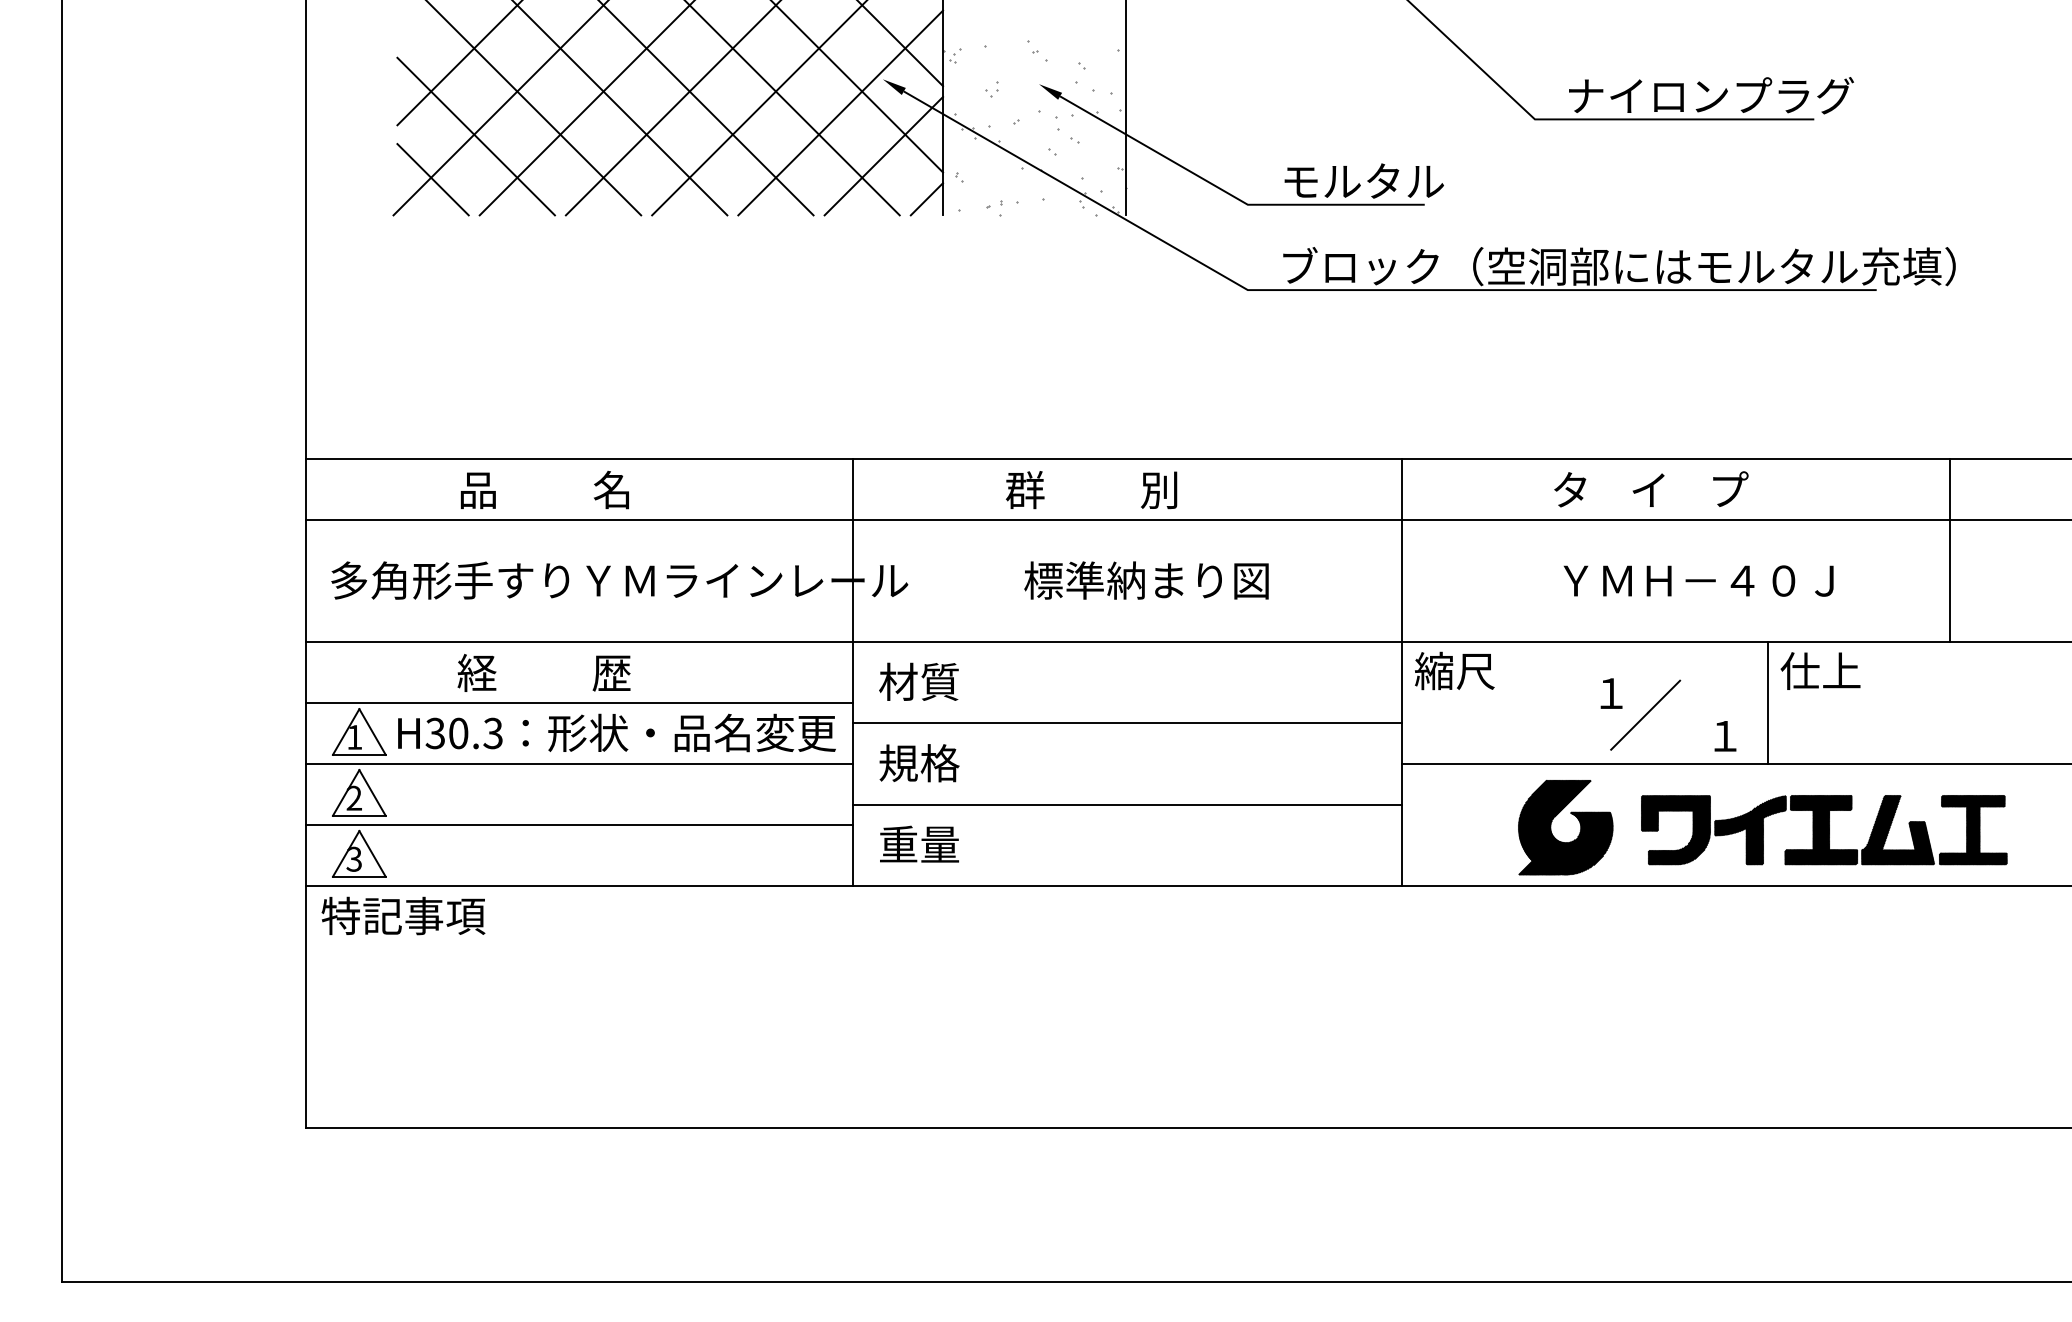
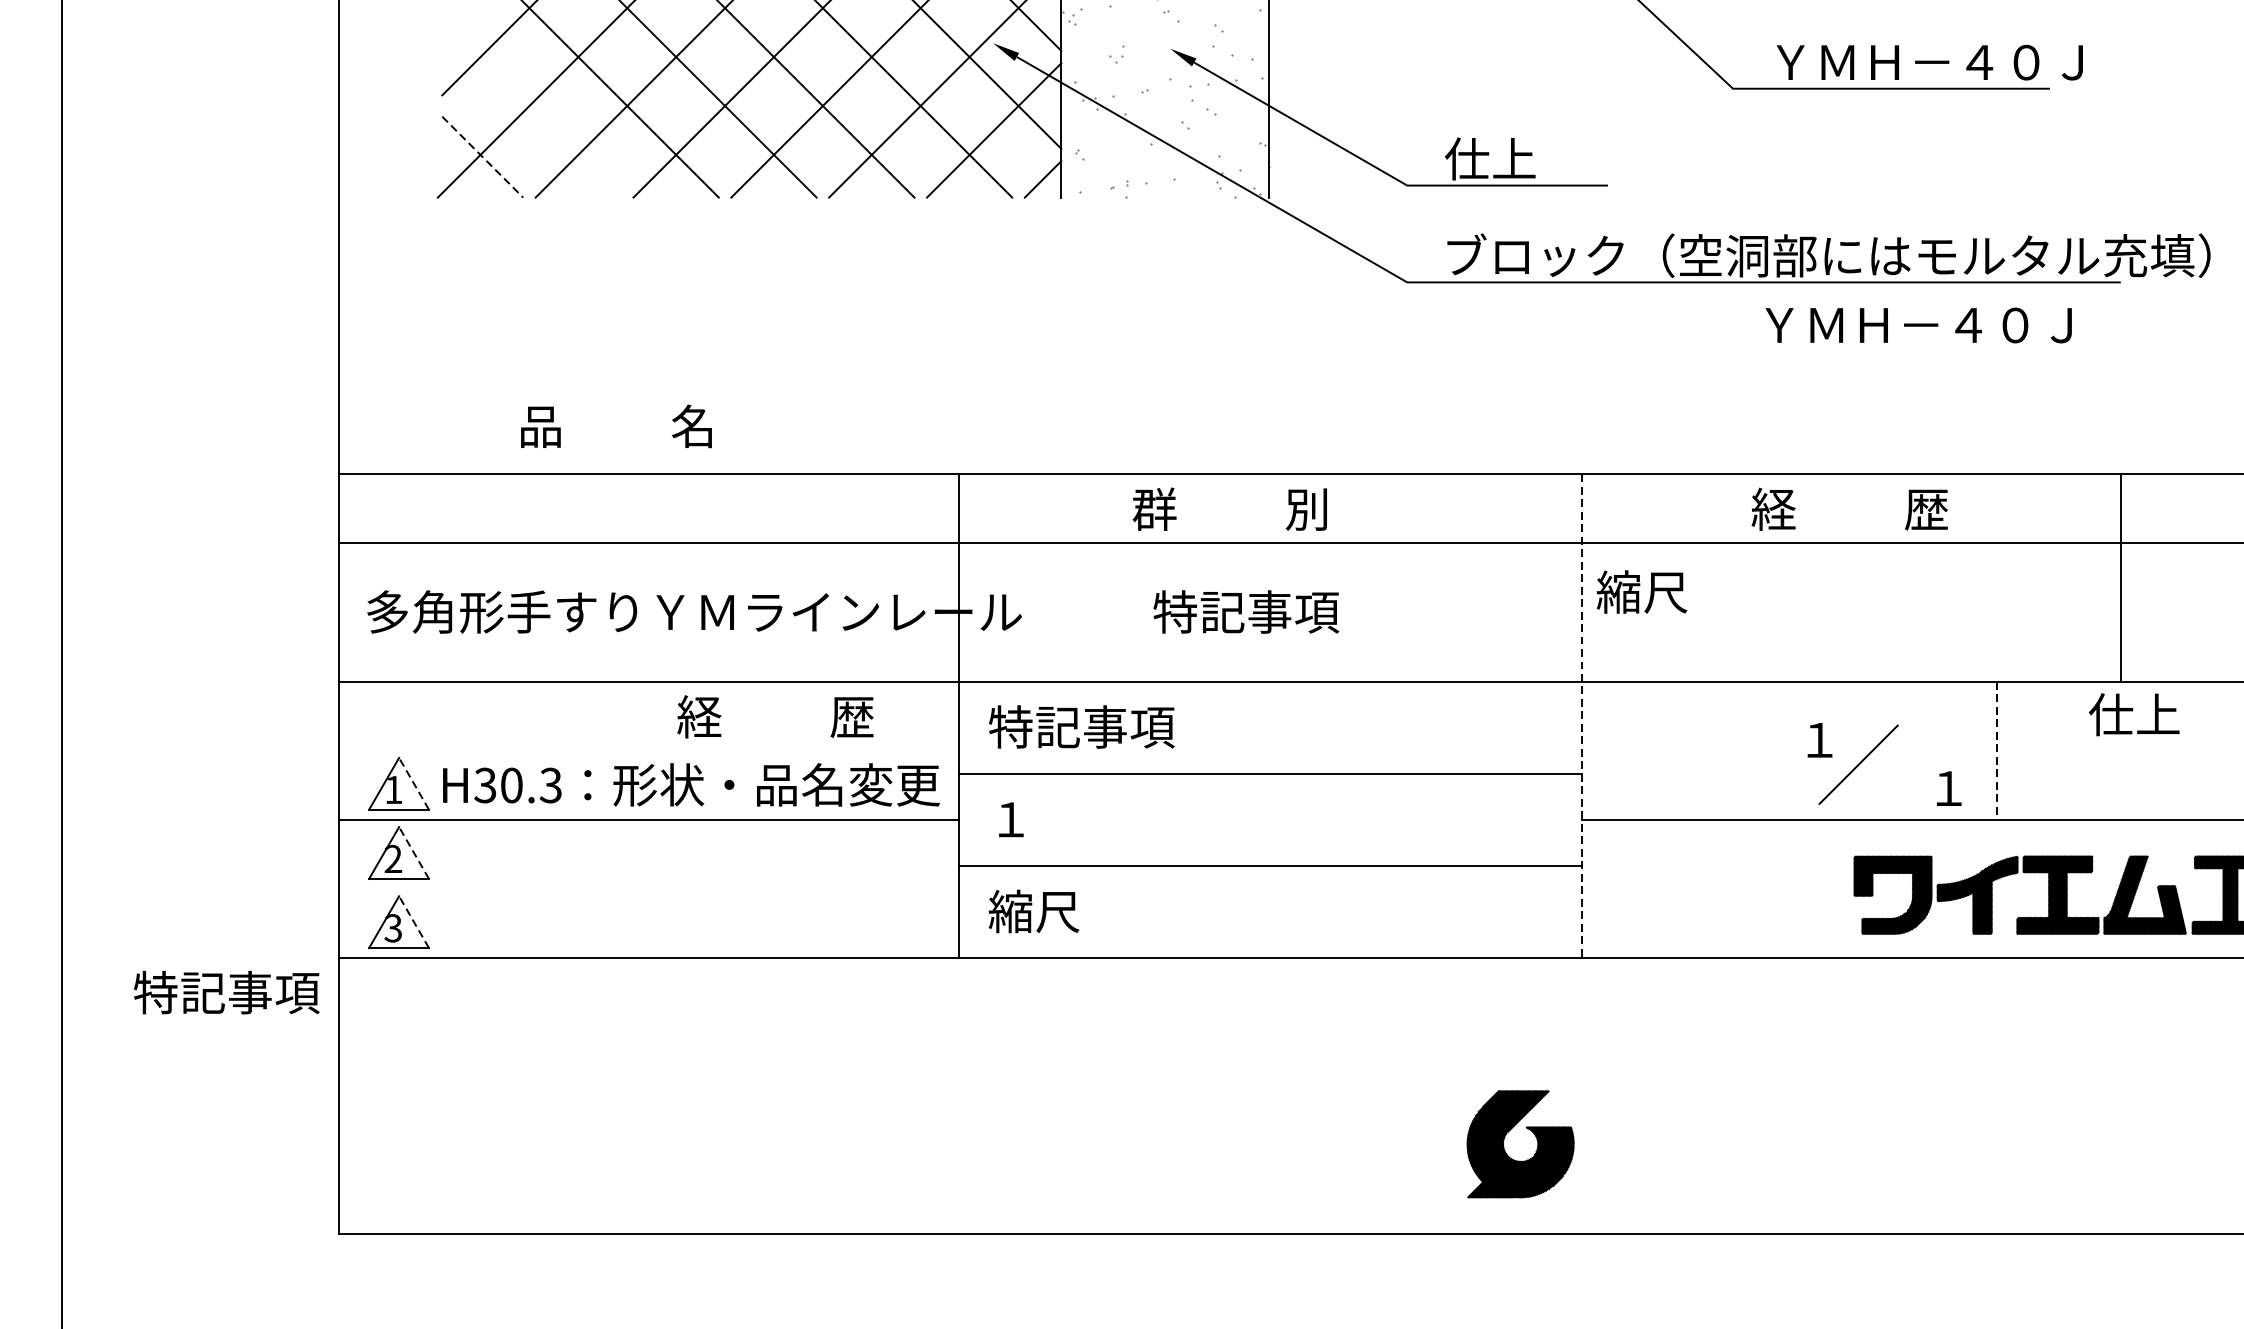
text: (1711, 95) -> (1933, 61), ナイロンプラグ -> ＹＭＨ－４０Ｊ
line: (475, 136) -> (530, 108), removed
line: (433, 180) -> (483, 158), solid -> dashed
text: (1362, 181) -> (1537, 159), モルタル -> 仕上
text: (544, 489) -> (615, 425), moved
text: (1649, 490) -> (1863, 509), タ    イ    プ -> 経          歴
line: (1950, 550) -> (2120, 577), moved
text: (1146, 580) -> (1292, 611), 標準納まり図 -> 特記事項
text: (1698, 580) -> (1918, 324), moved
text: (1454, 670) -> (1641, 591), moved
text: (1820, 670) -> (2134, 714), moved
text: (543, 672) -> (774, 716), moved
line: (1401, 673) -> (1581, 717), solid -> dashed
text: (960, 681) -> (1081, 726), 材質 -> 特記事項
line: (579, 703) -> (648, 751), removed
line: (1767, 703) -> (1996, 751), solid -> dashed
line: (372, 731) -> (413, 783), solid -> dashed
text: (919, 763) -> (1034, 819), 規格 -> １
line: (372, 792) -> (413, 852), solid -> dashed
line: (579, 824) -> (648, 888), removed
part: (1551, 827) -> (1504, 1144), moved
text: (919, 844) -> (1034, 911), 重量 -> 縮尺
line: (372, 853) -> (413, 921), solid -> dashed
text: (403, 915) -> (226, 992), moved

